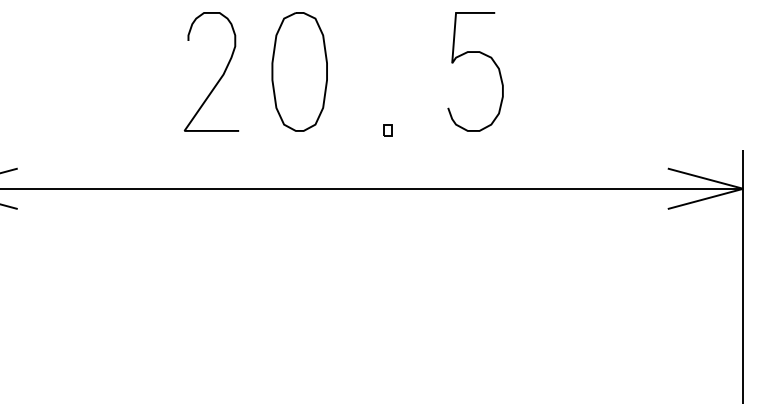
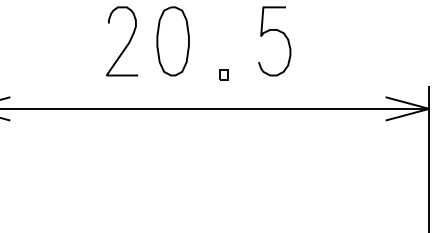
part: (386, 130) -> (223, 75), size x1.6

